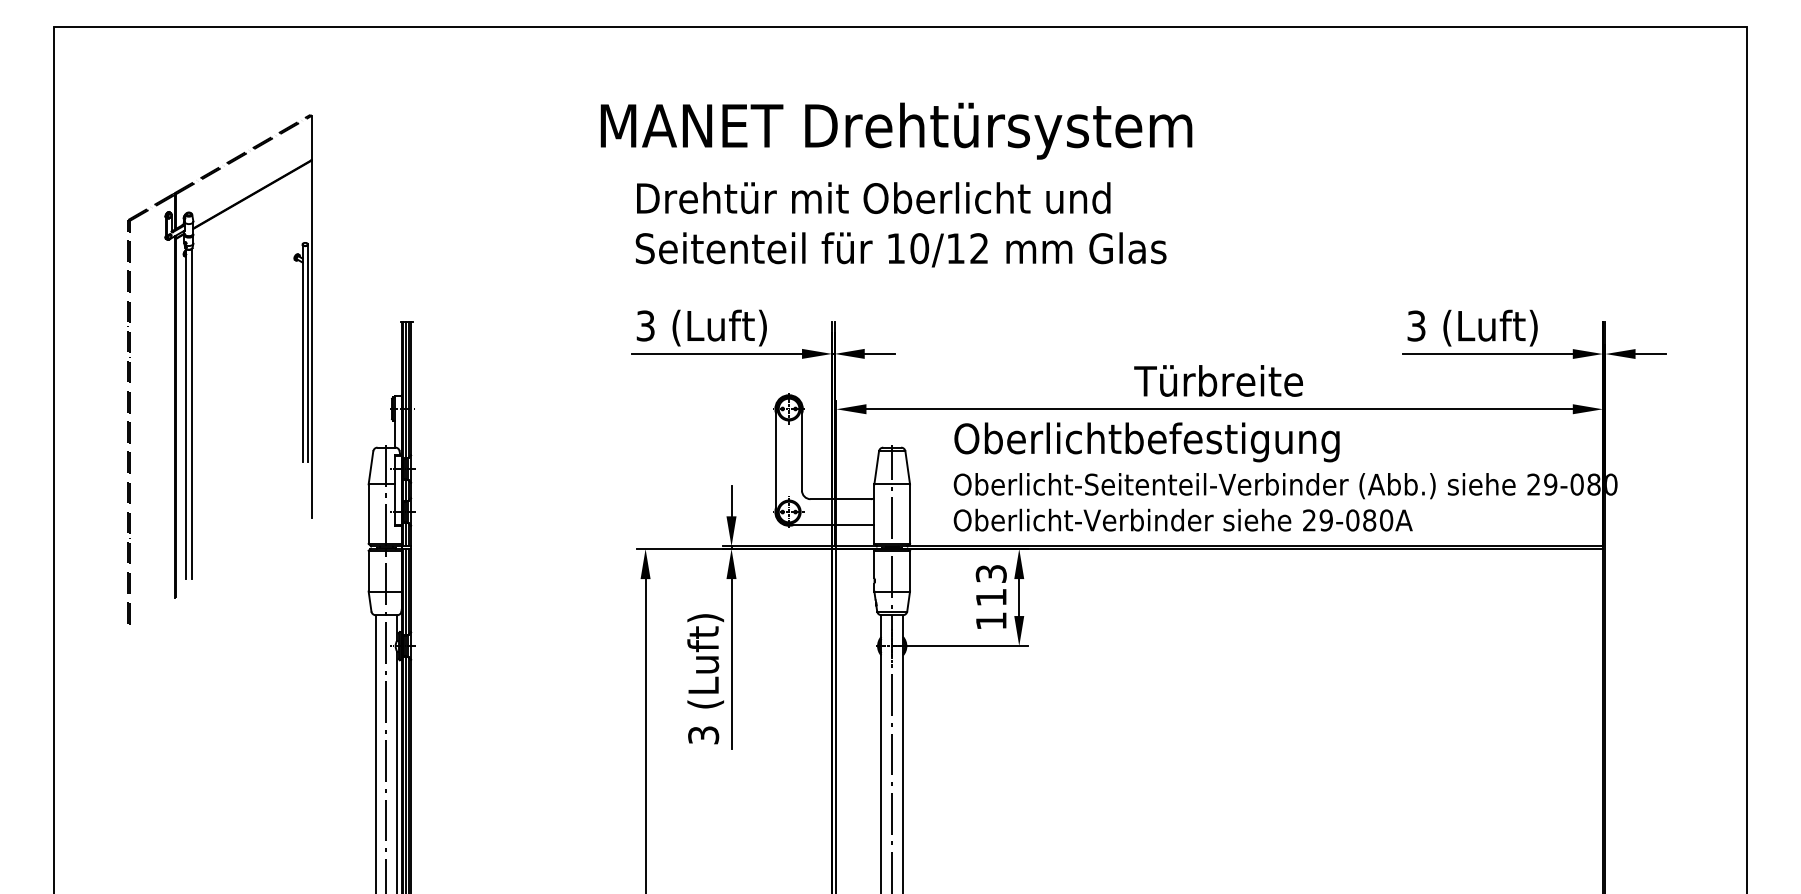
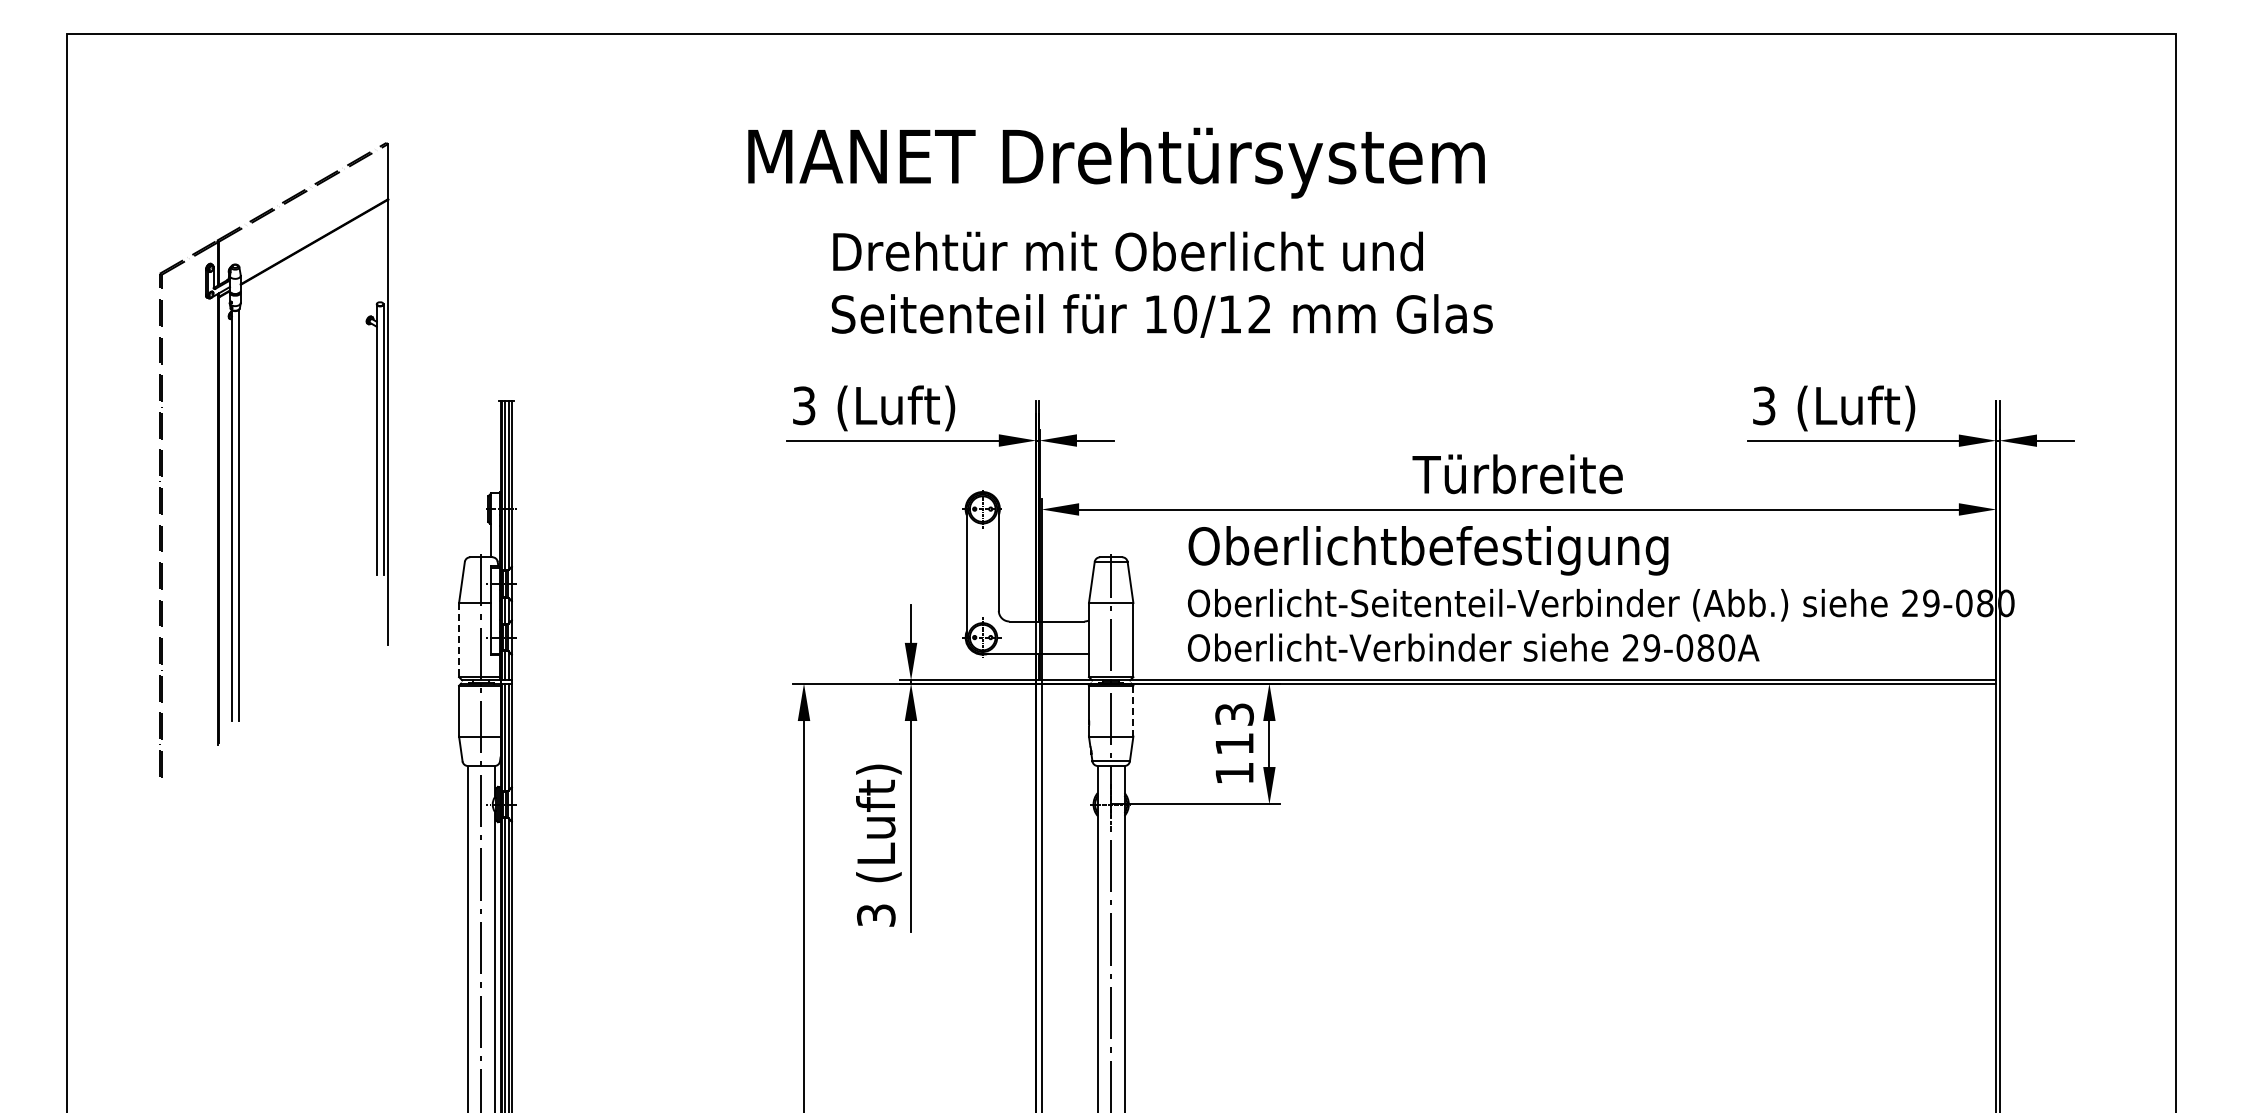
text: (900, 224) -> (1161, 284), moved
line: (368, 514) -> (459, 640), solid -> dashed
line: (910, 571) -> (1133, 711), solid -> dashed

